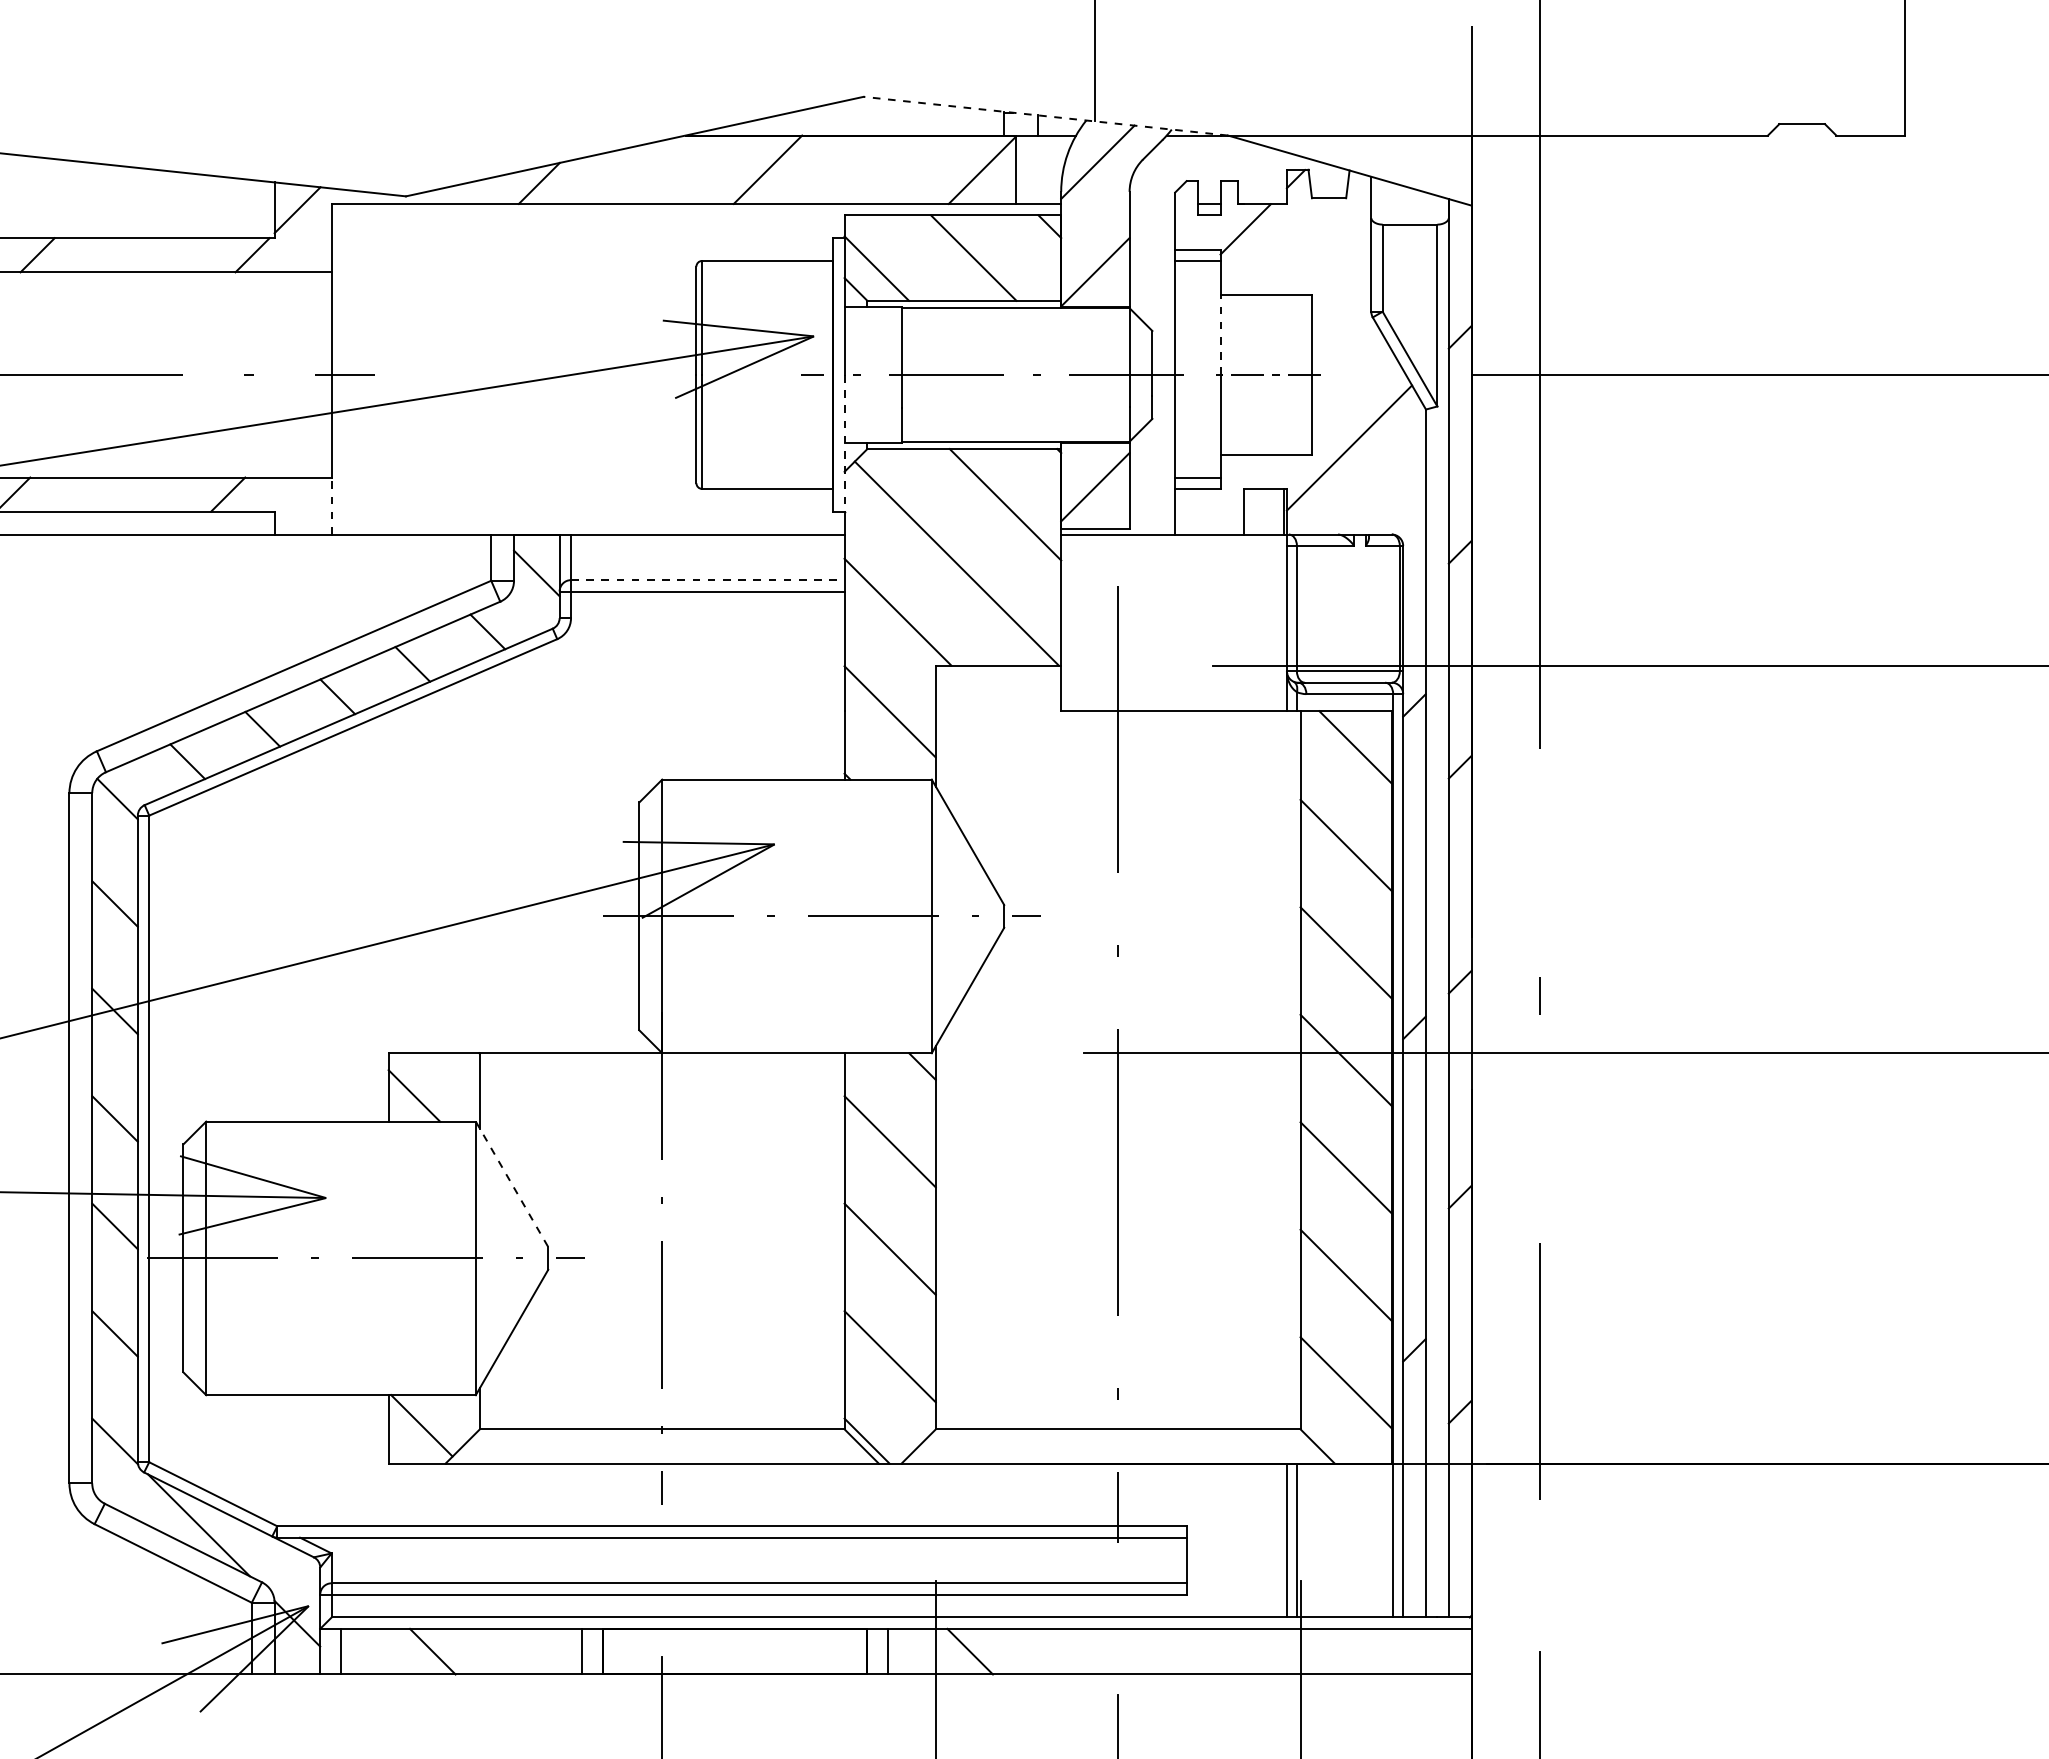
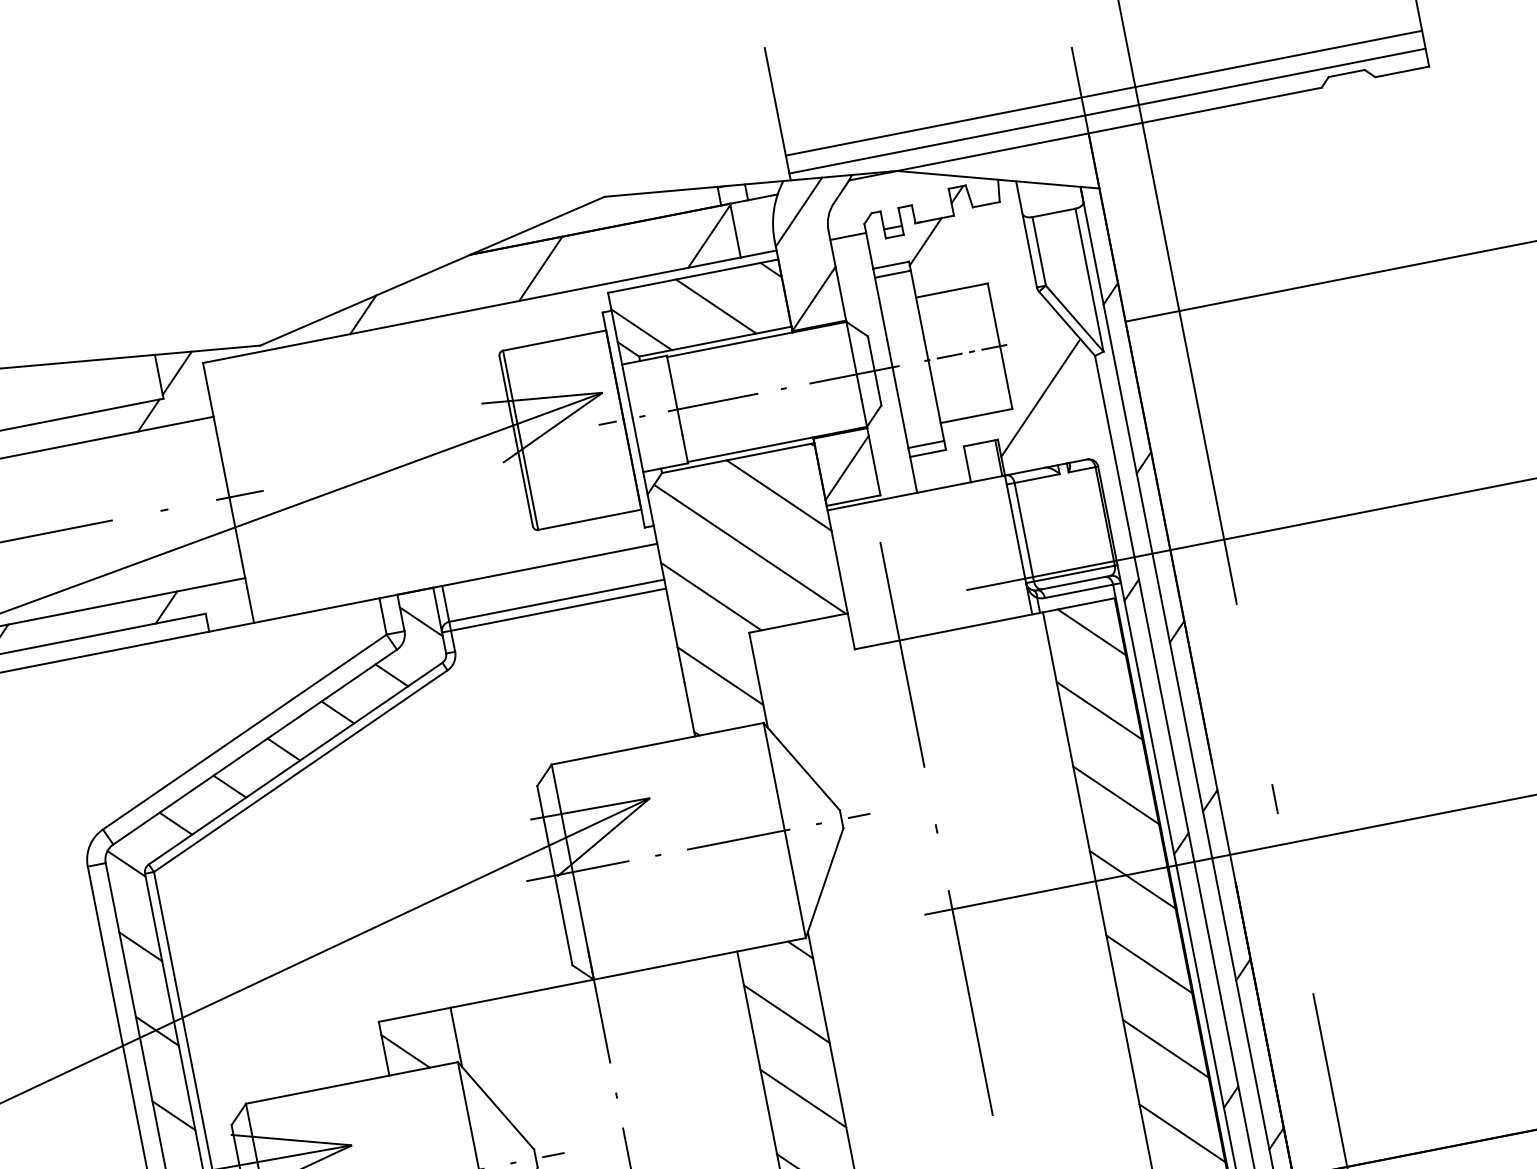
line: (1499, 89) -> (1103, 92), added
line: (1499, 112) -> (1107, 111), added
line: (1045, 116) -> (750, 184), dashed -> solid
line: (1152, 203) -> (848, 236), added
line: (1220, 335) -> (922, 329), dashed -> solid
line: (844, 443) -> (643, 472), dashed -> solid
line: (331, 505) -> (249, 600), dashed -> solid
line: (707, 580) -> (556, 601), dashed -> solid
line: (512, 1184) -> (496, 1105), dashed -> solid

